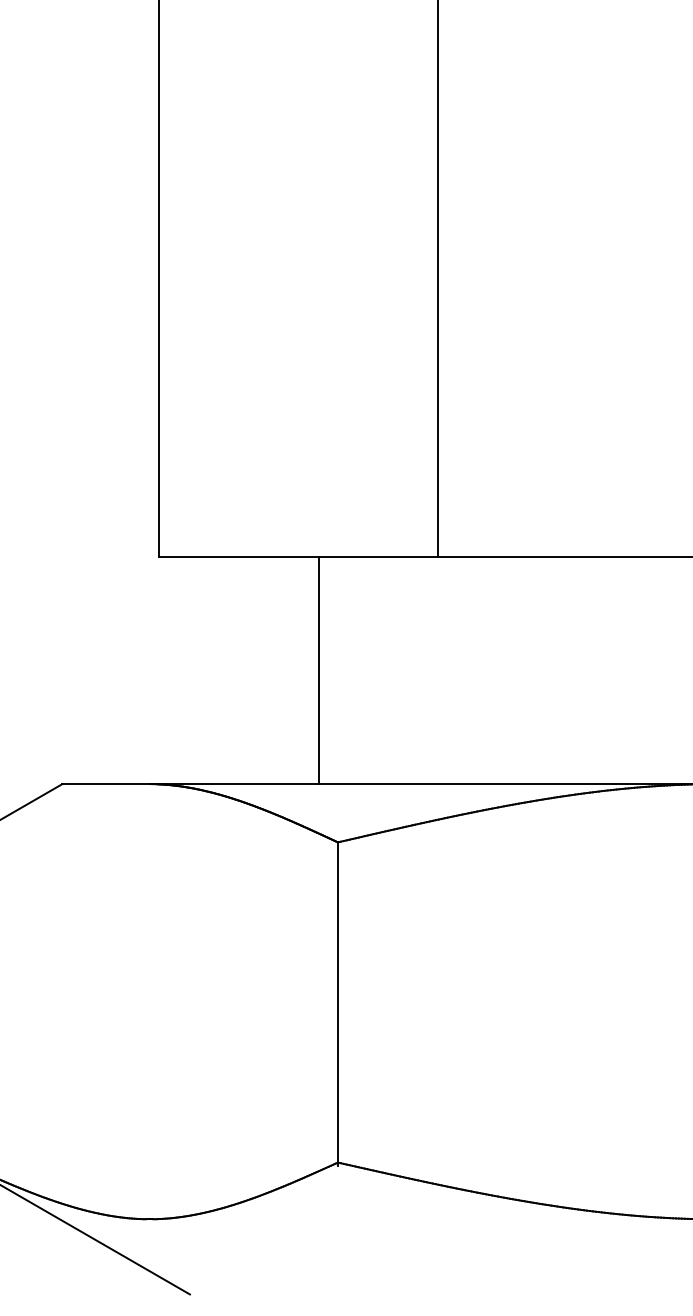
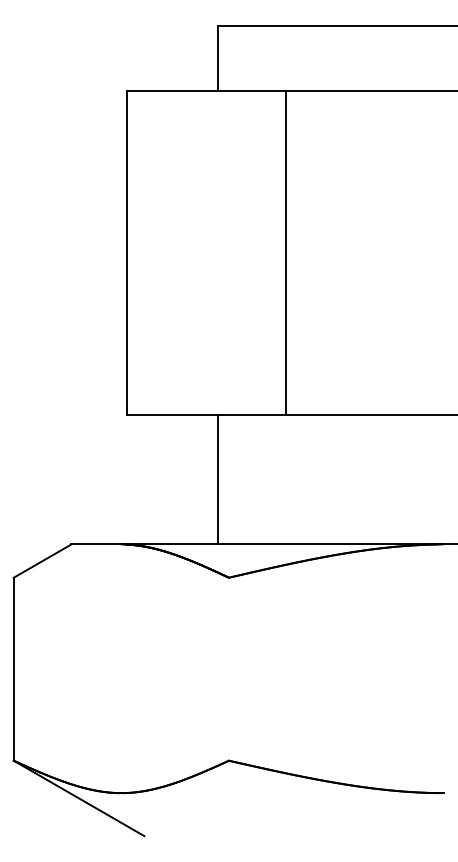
line: (337, 1002) -> (228, 669), removed

